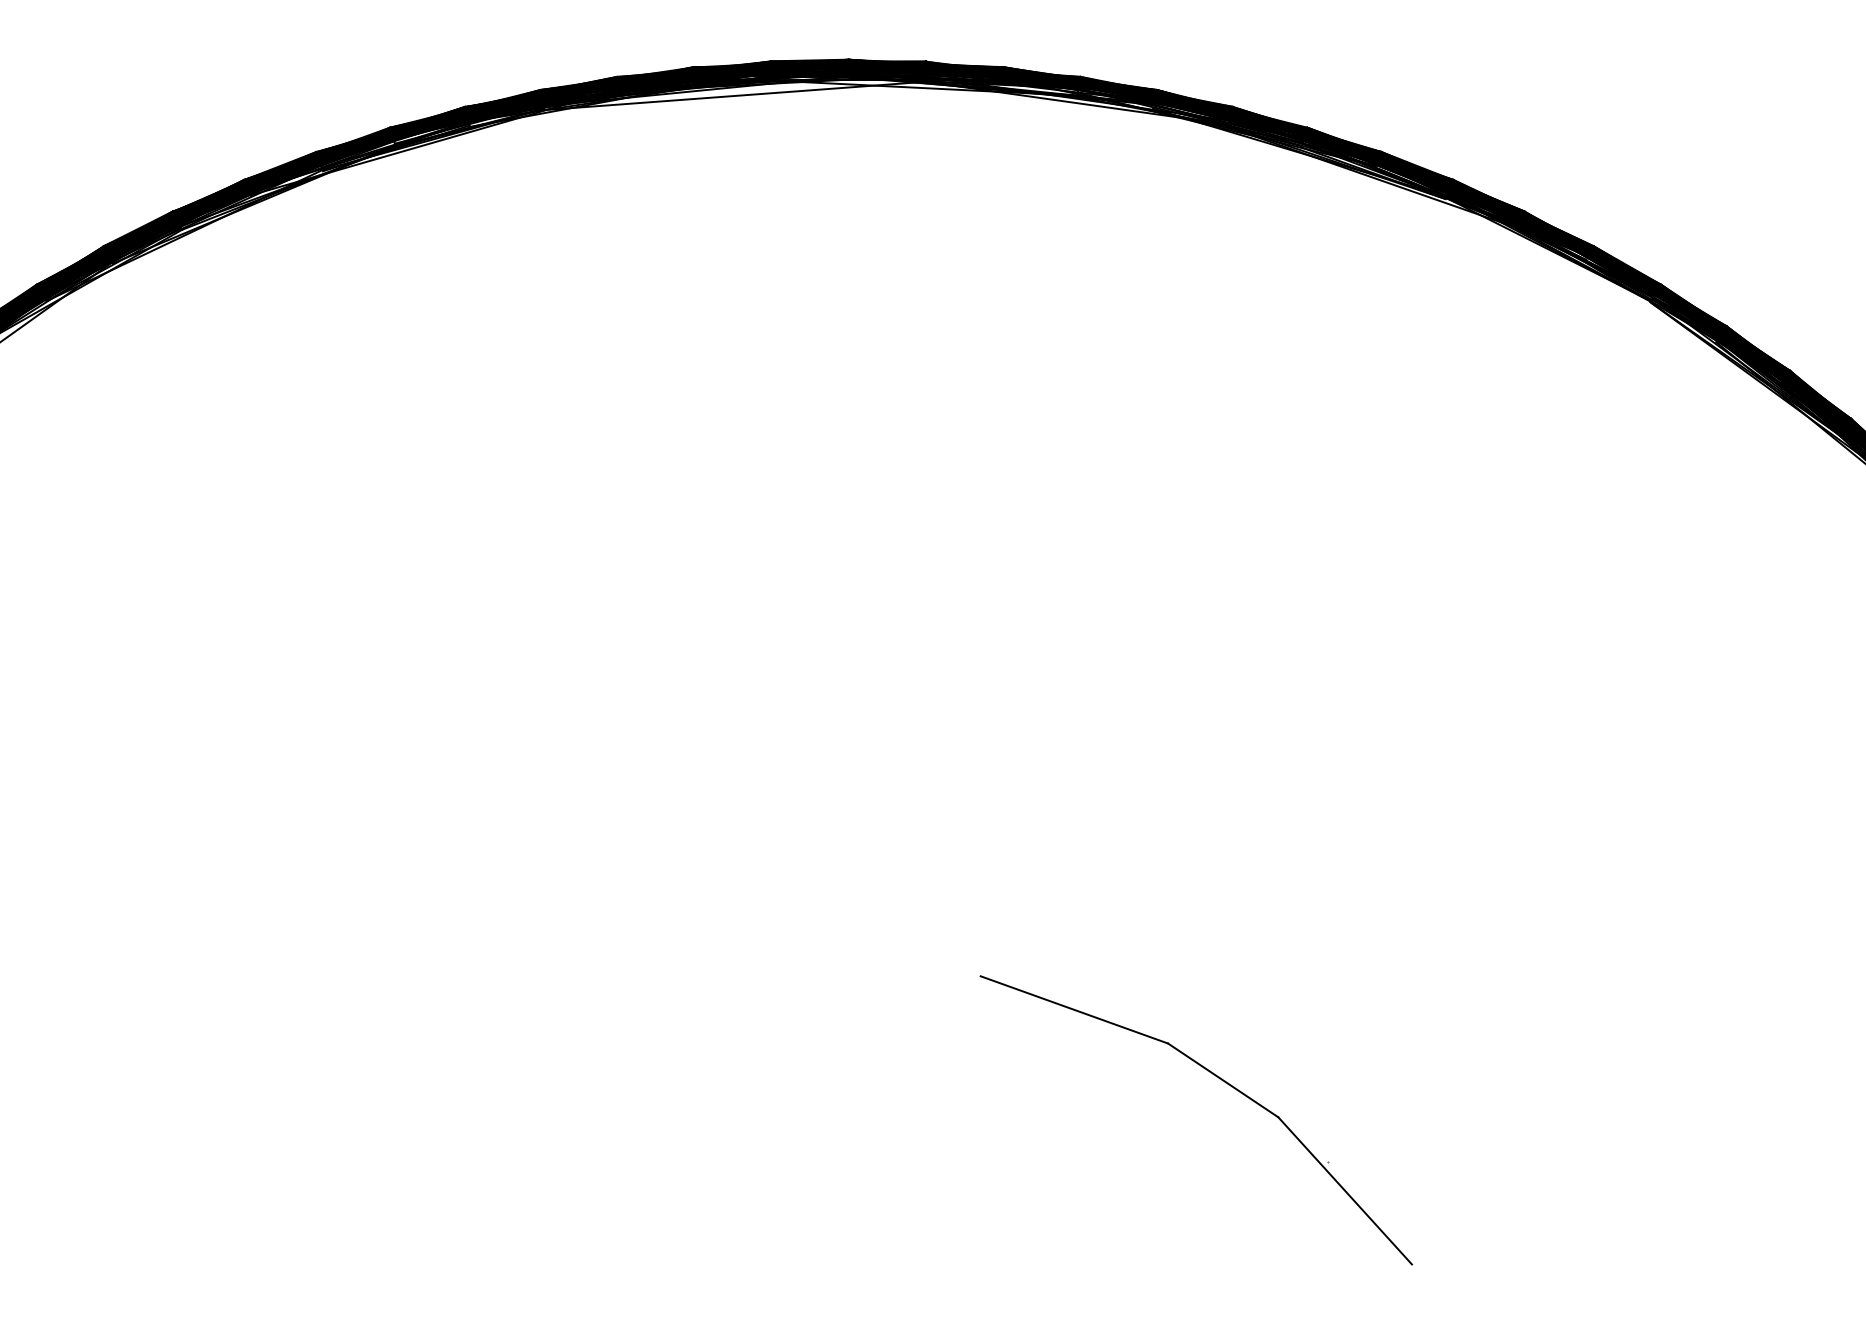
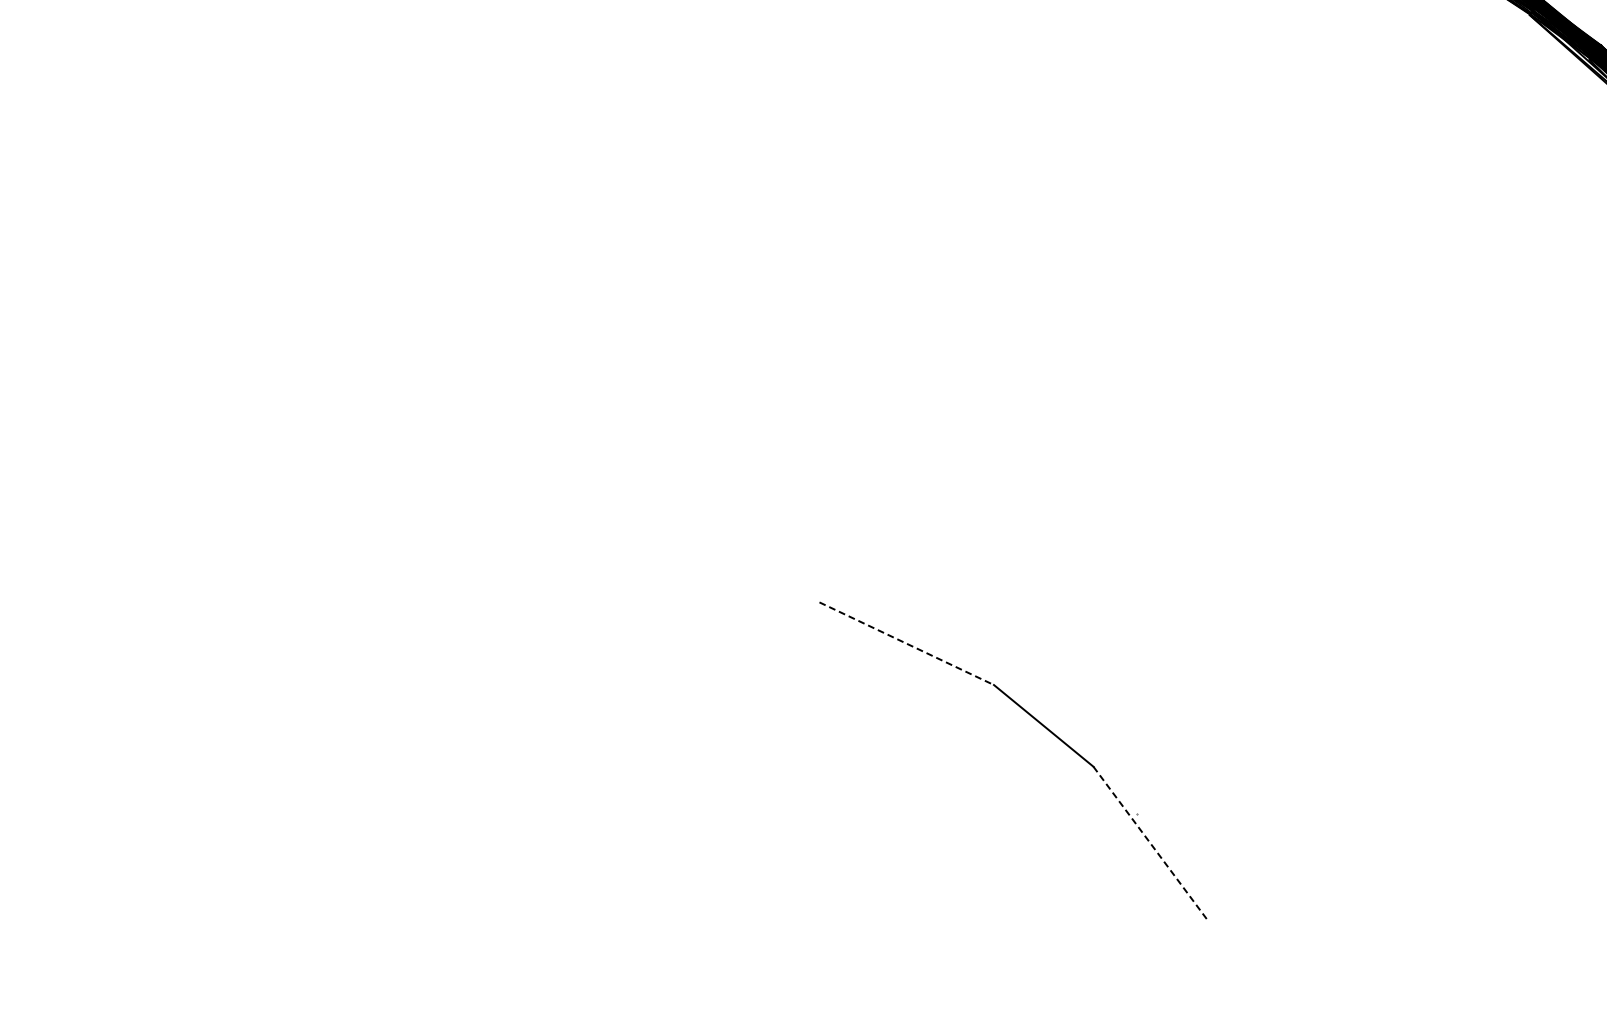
line: (1074, 1009) -> (906, 643), solid -> dashed
line: (1345, 1191) -> (1151, 844), solid -> dashed

